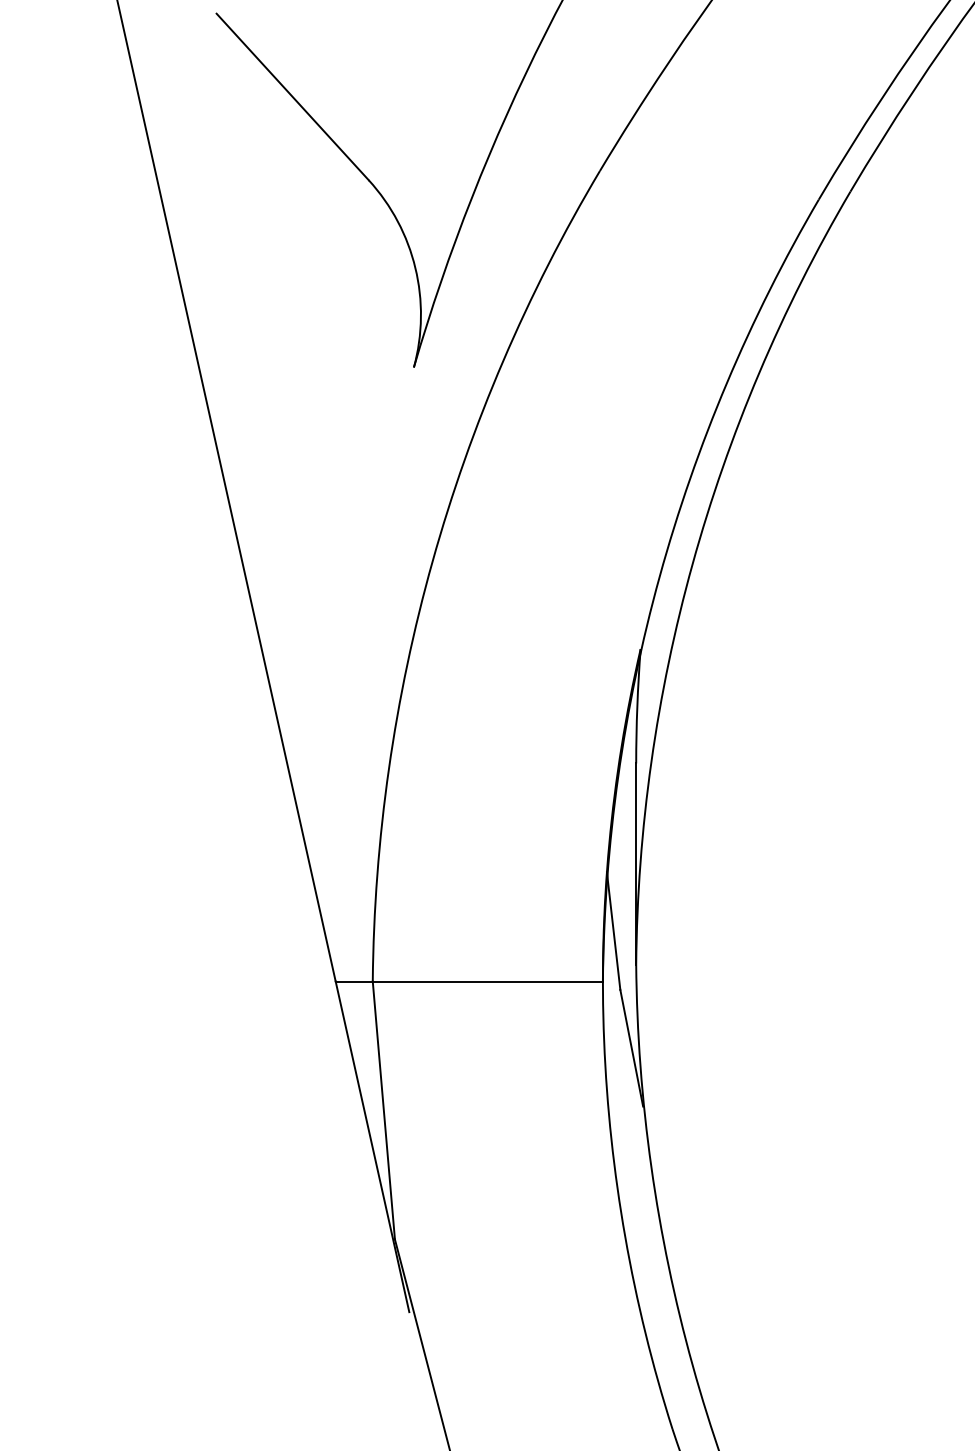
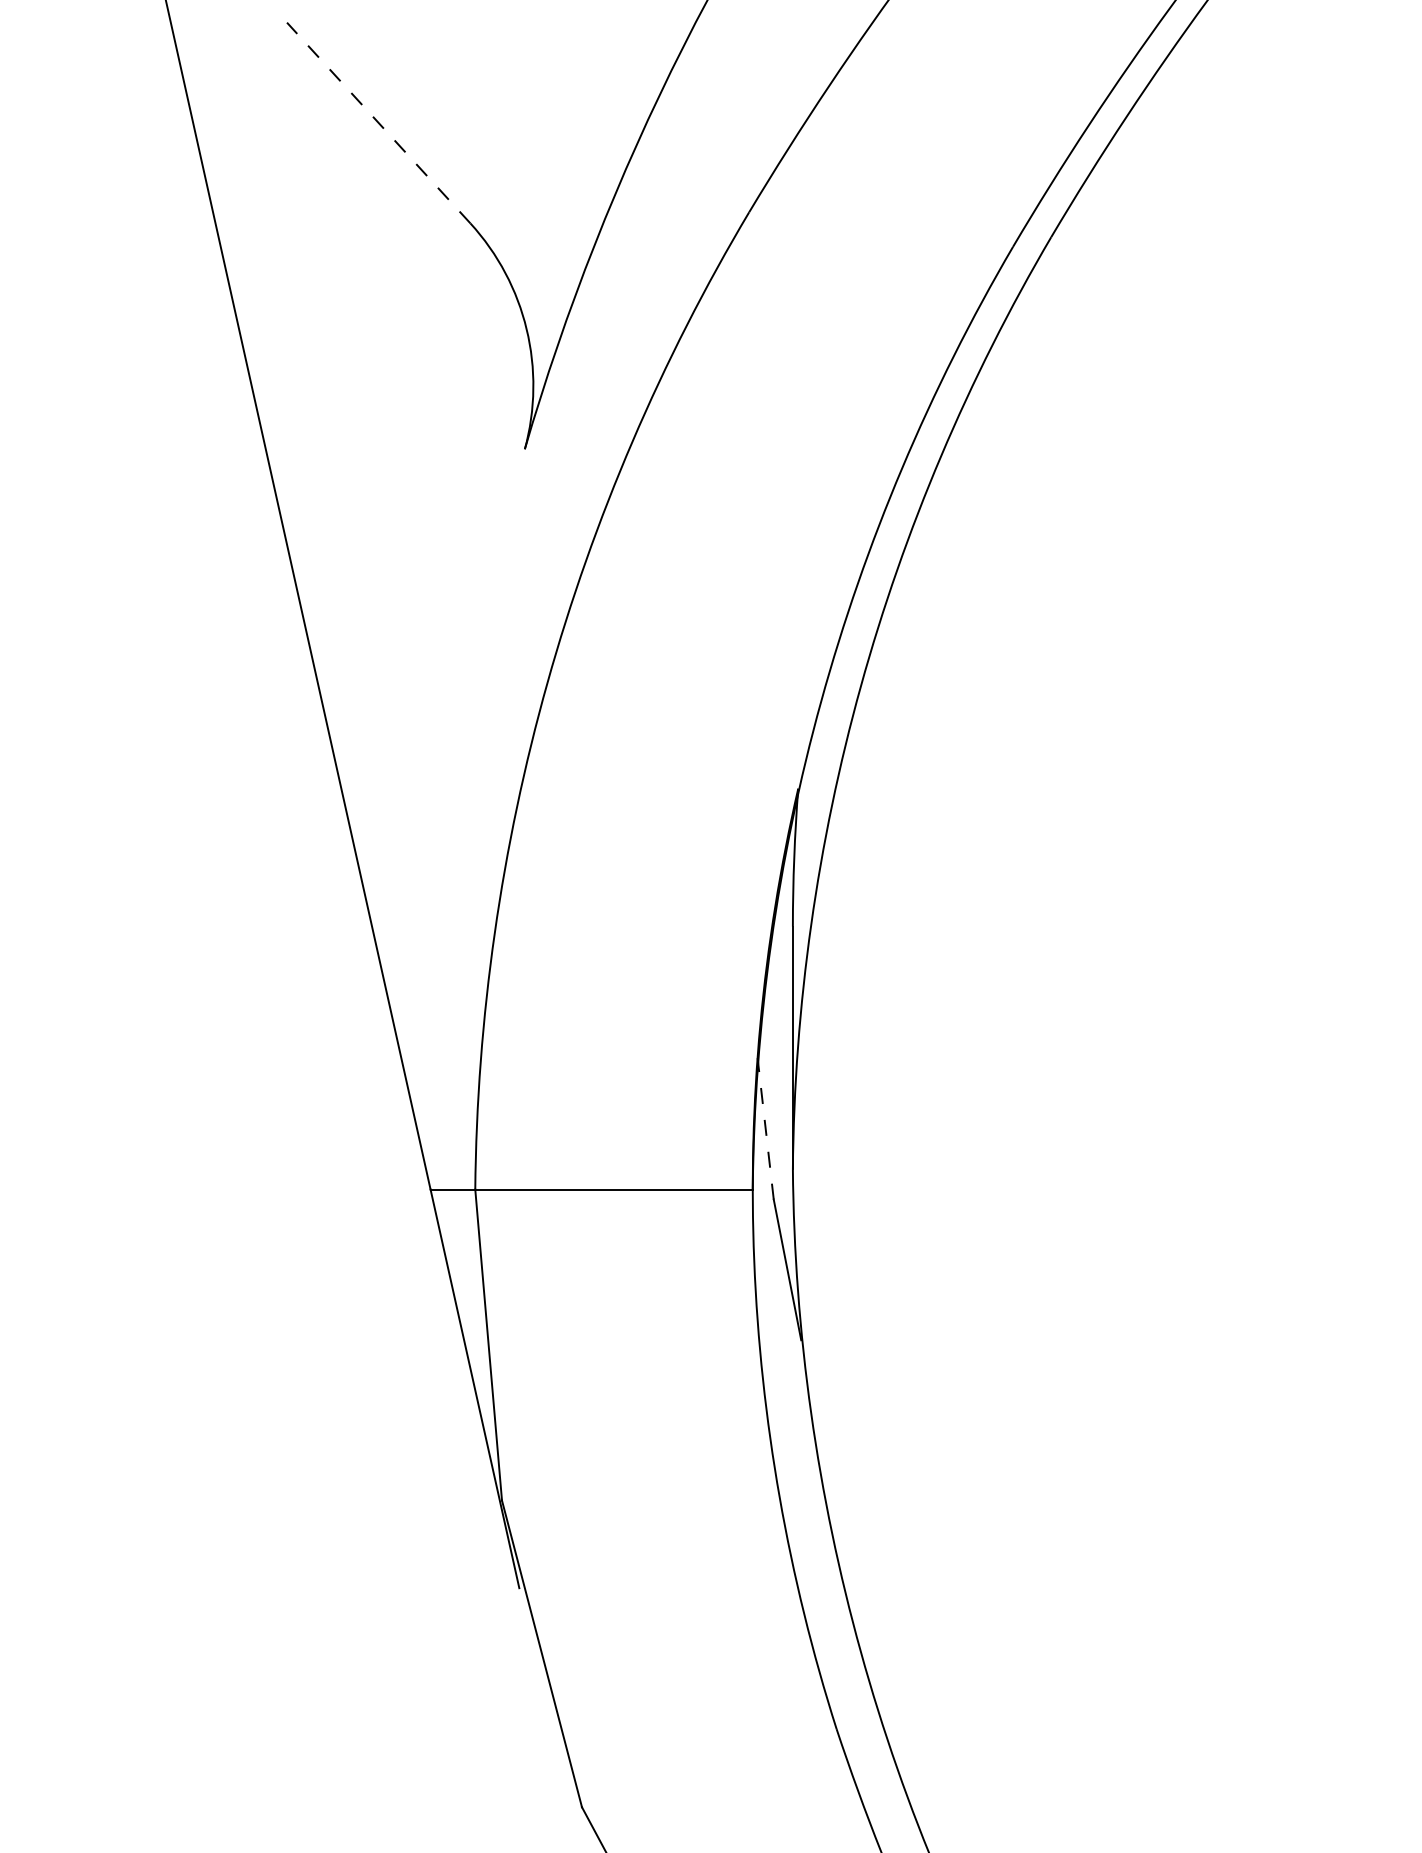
line: (292, 97) -> (378, 123), solid -> dashed
line: (613, 930) -> (765, 1128), solid -> dashed

